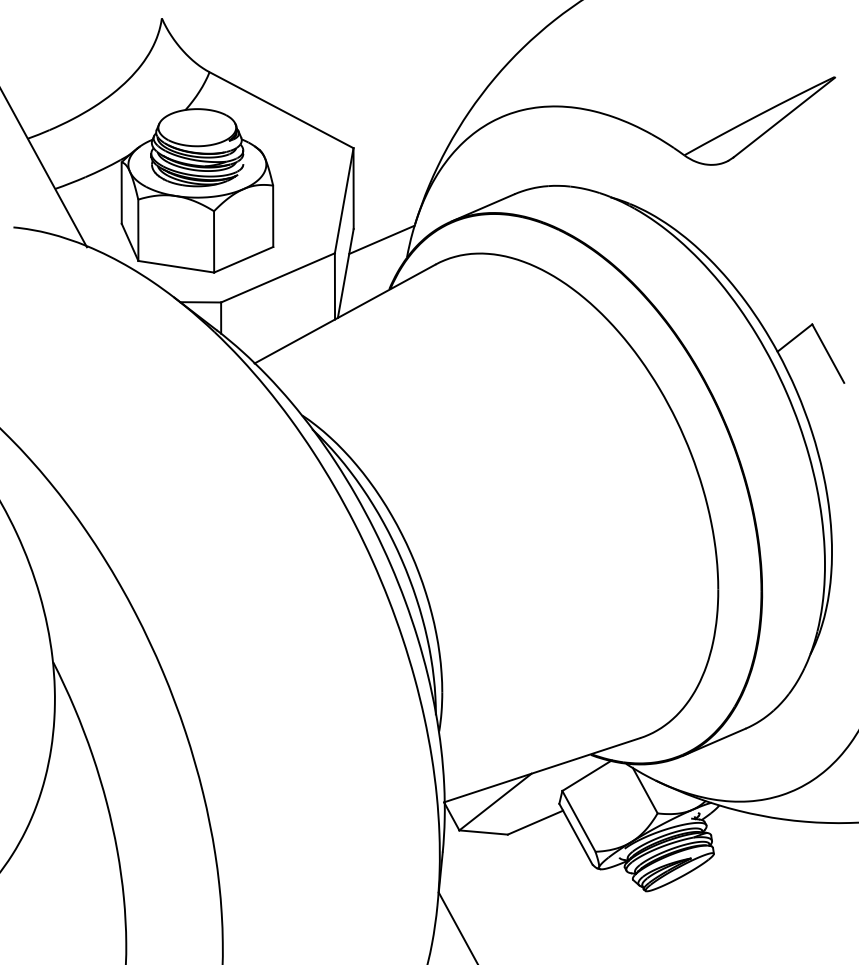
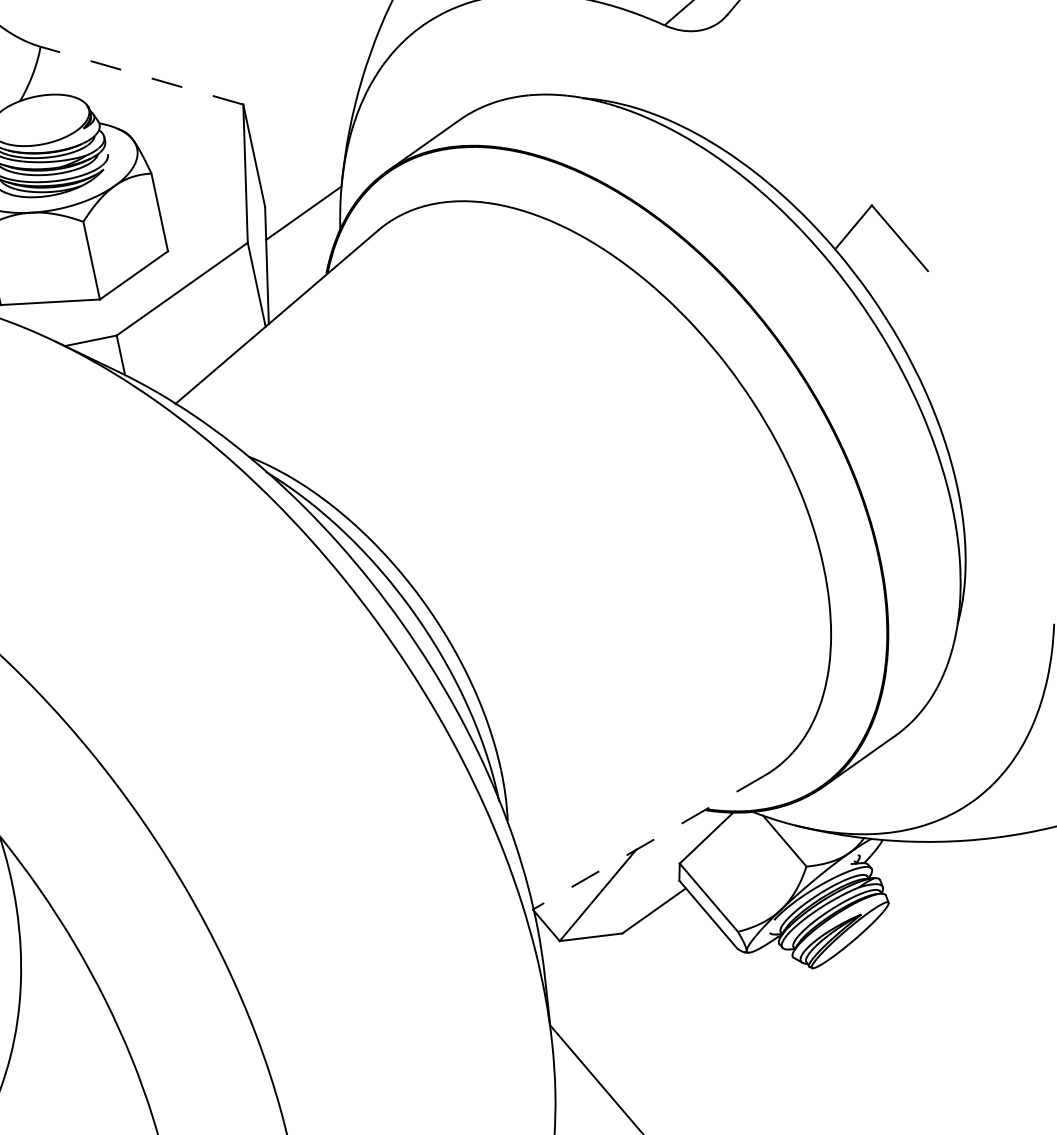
line: (281, 109) -> (141, 74), solid -> dashed
line: (541, 770) -> (647, 843), solid -> dashed

